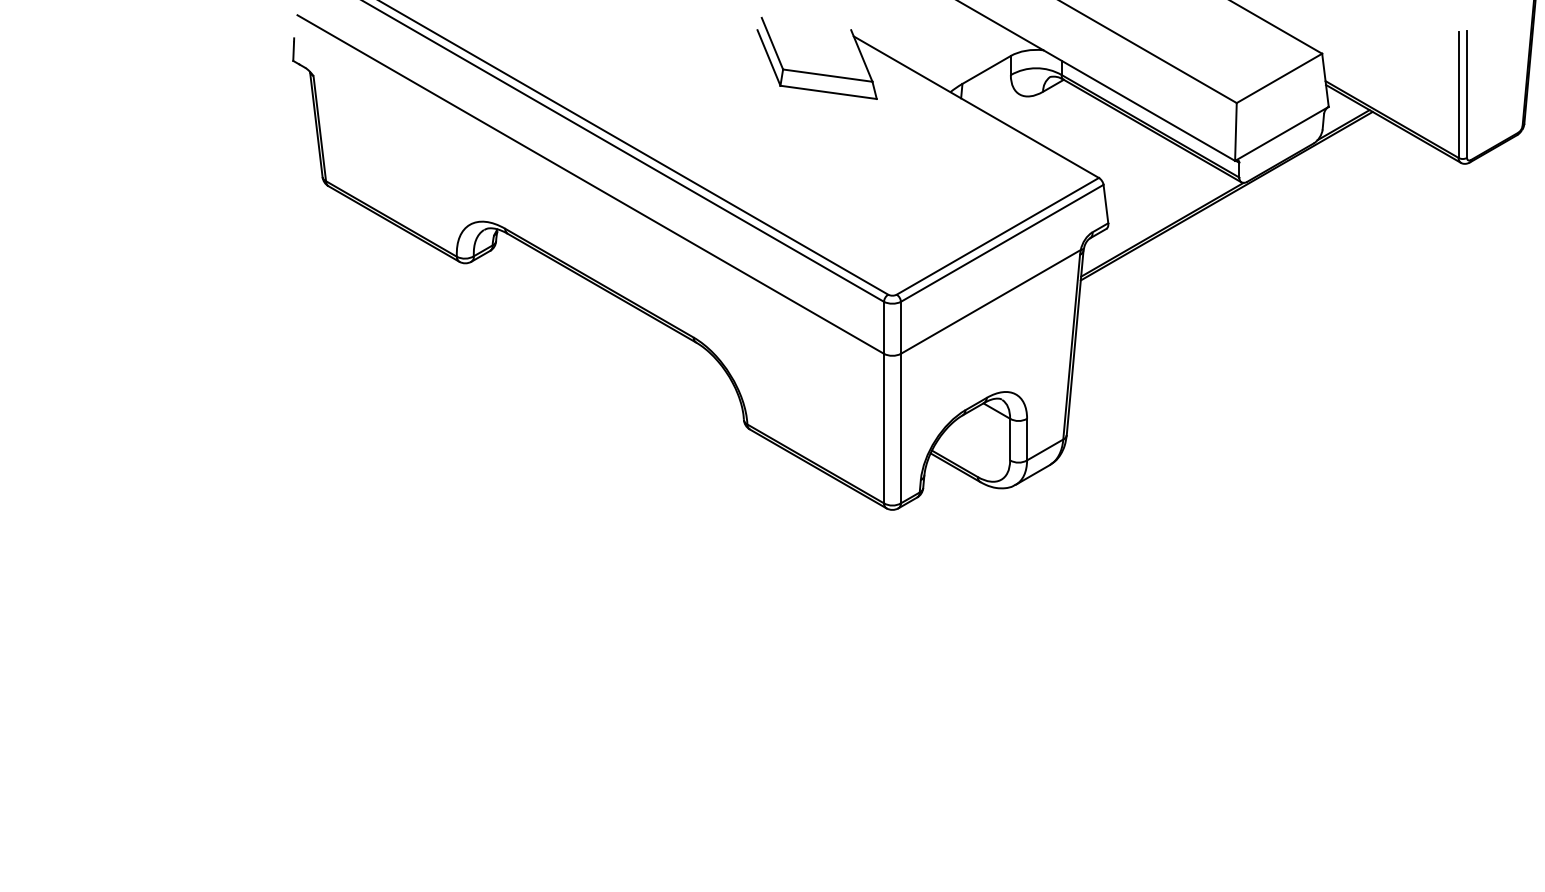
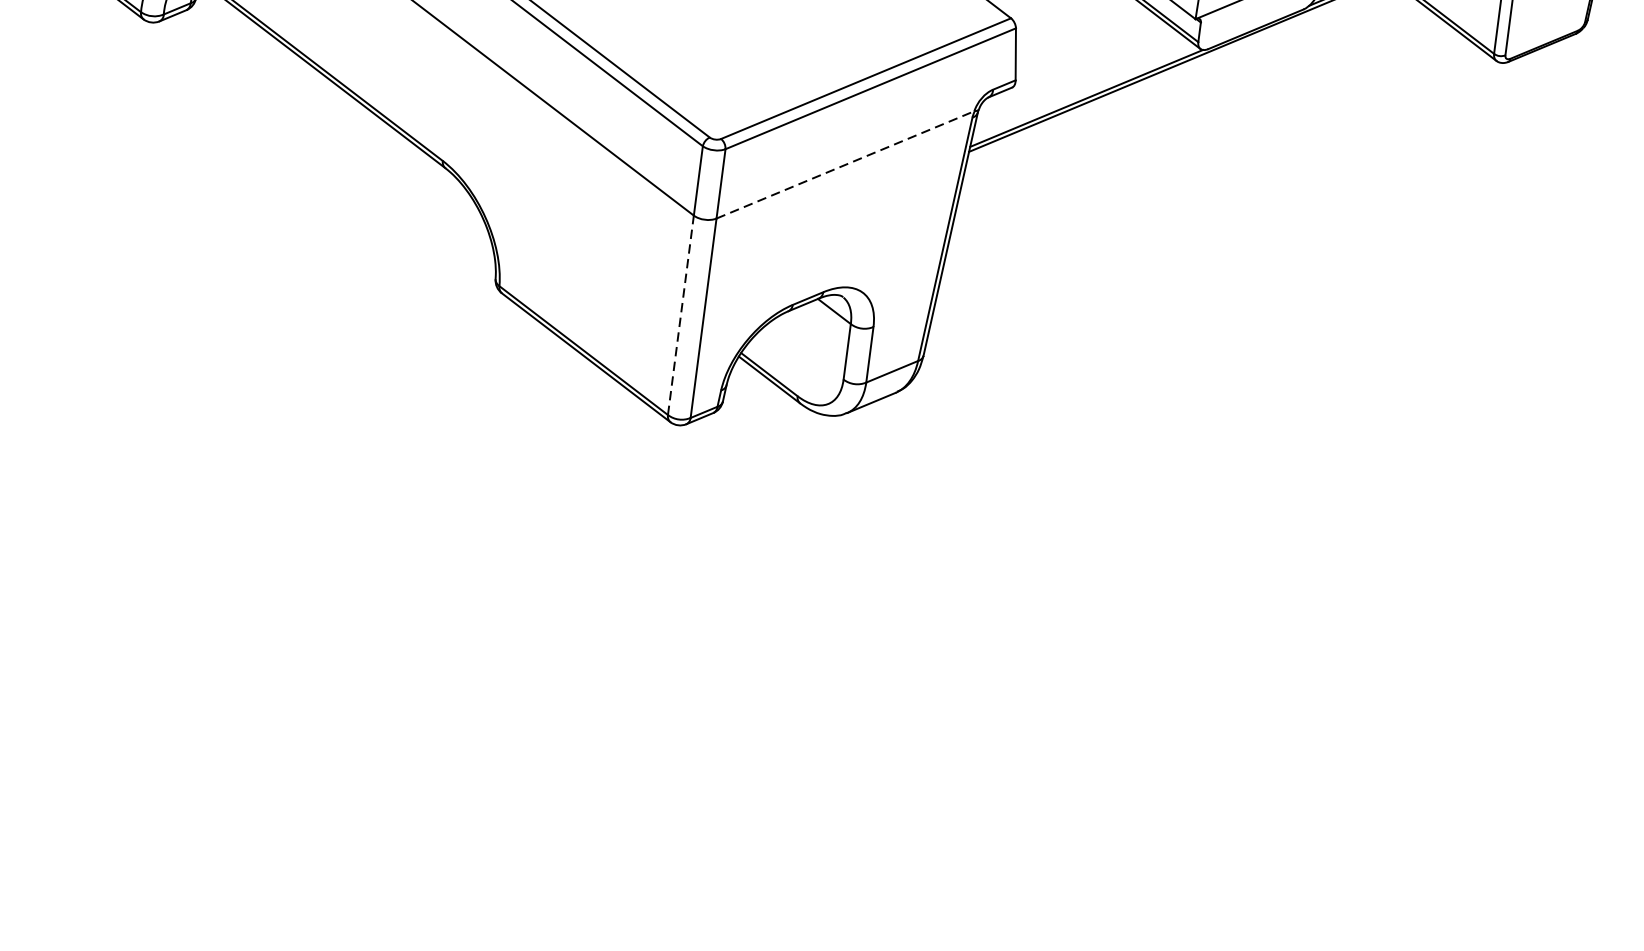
line: (990, 301) -> (844, 164), solid -> dashed
line: (883, 428) -> (680, 315), solid -> dashed

